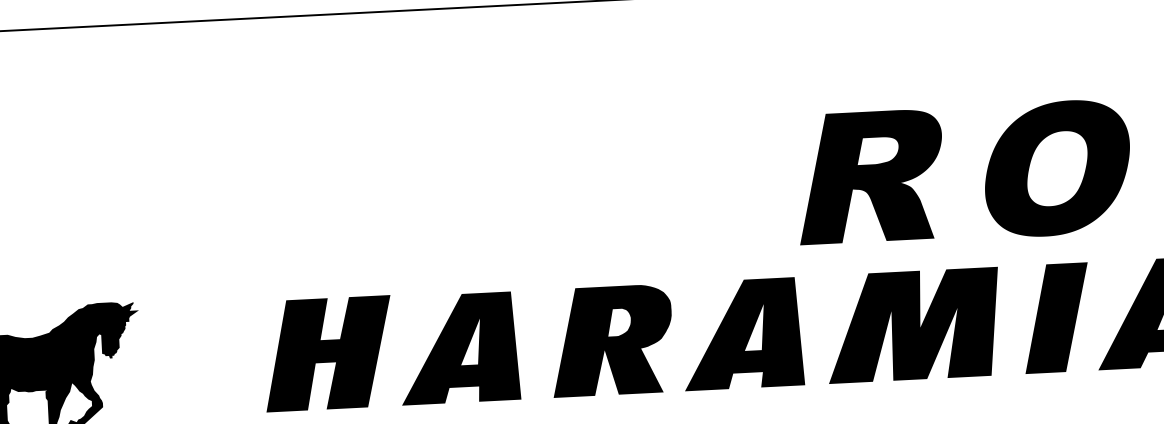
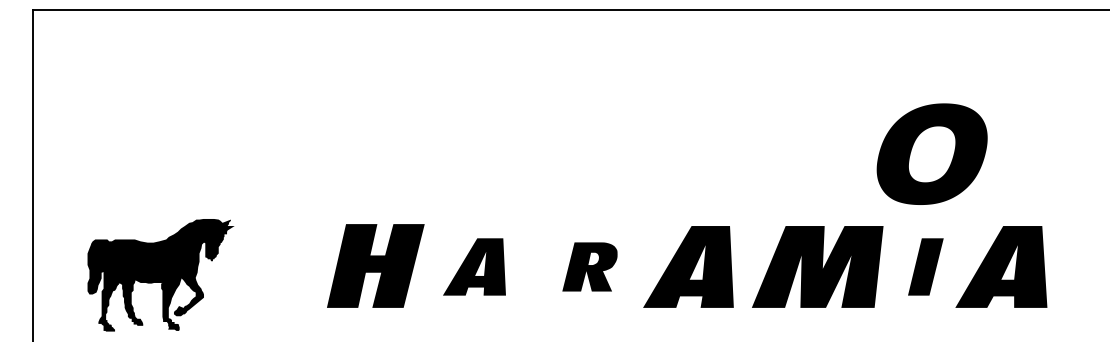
part: (869, 177) -> (790, 153), removed
part: (1056, 317) -> (925, 266), size x0.7
part: (611, 340) -> (589, 266), size x0.6
part: (459, 347) -> (474, 266), size x0.7

